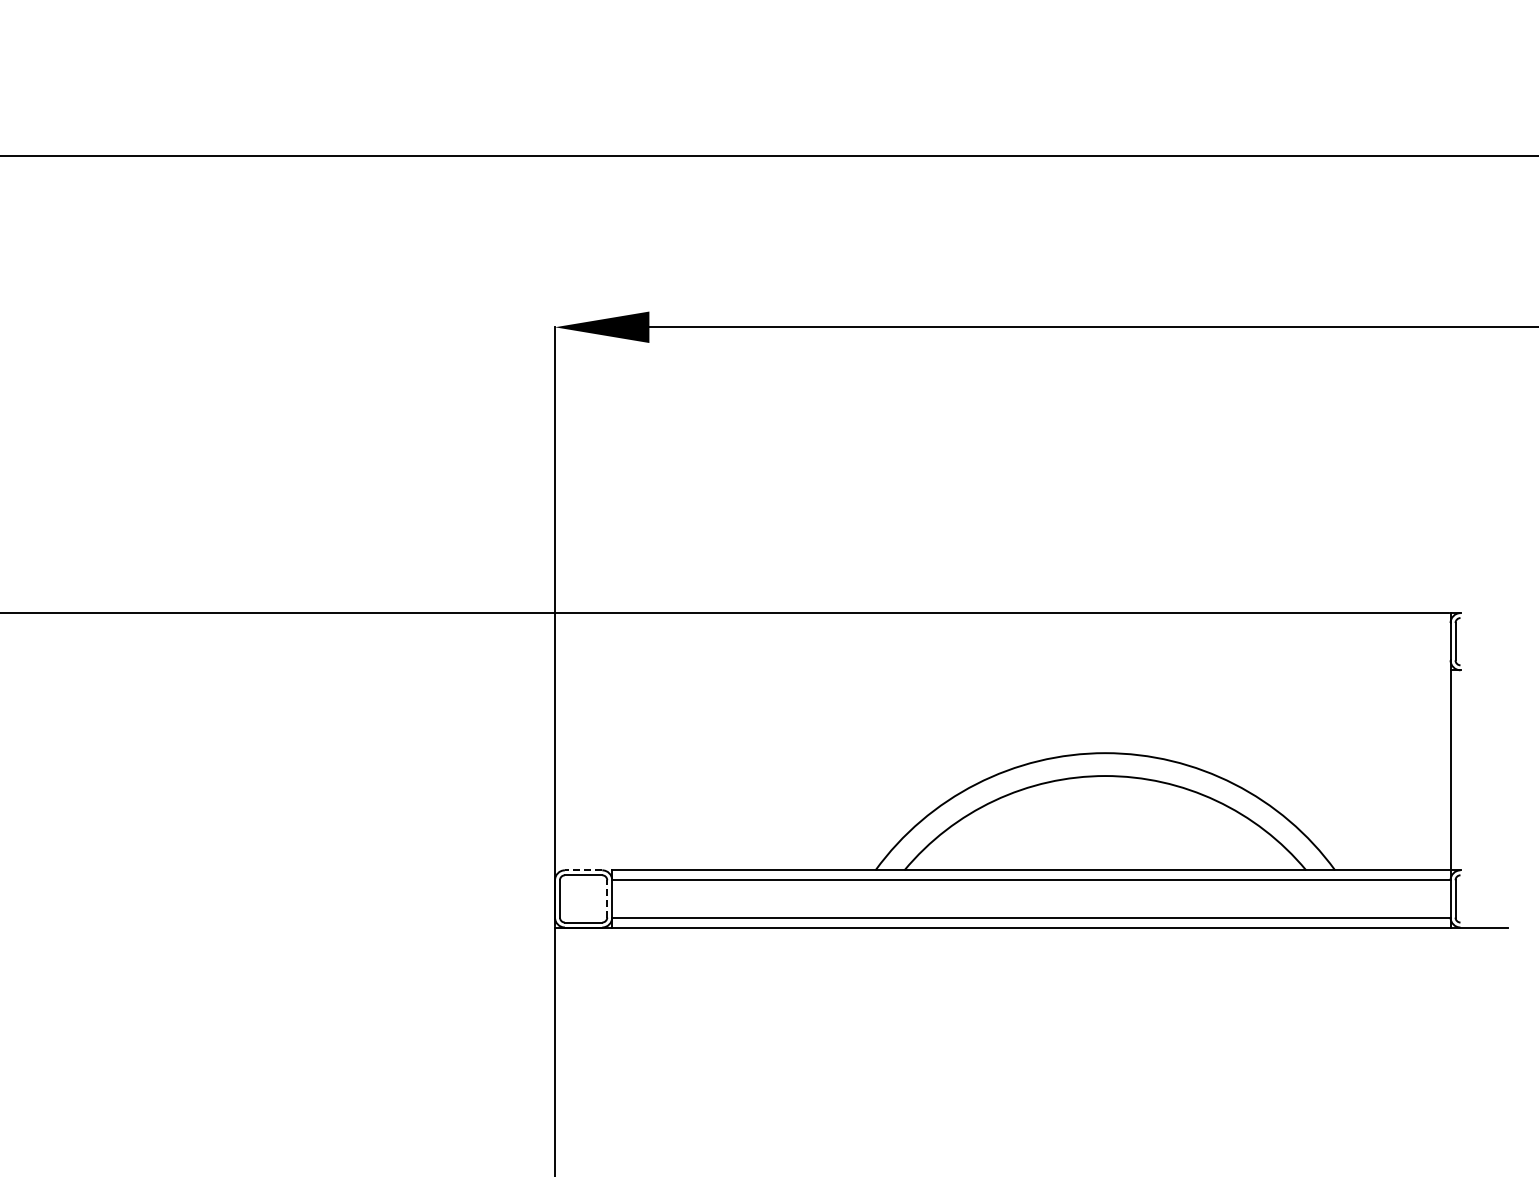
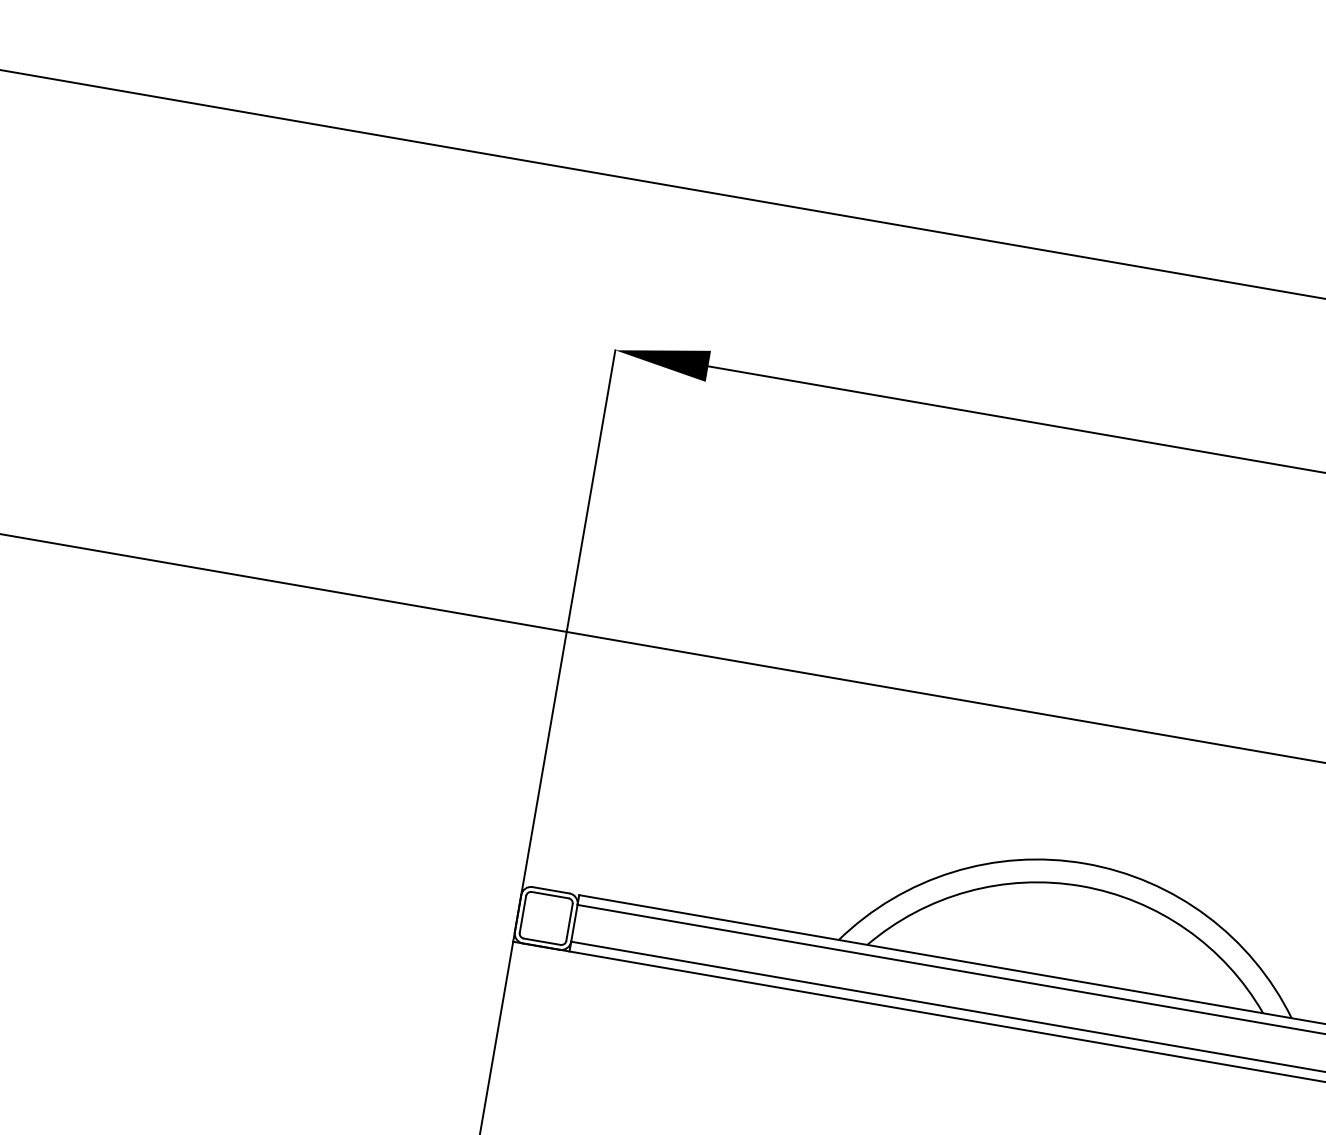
line: (583, 870) -> (550, 890), dashed -> solid
line: (607, 898) -> (569, 922), dashed -> solid

